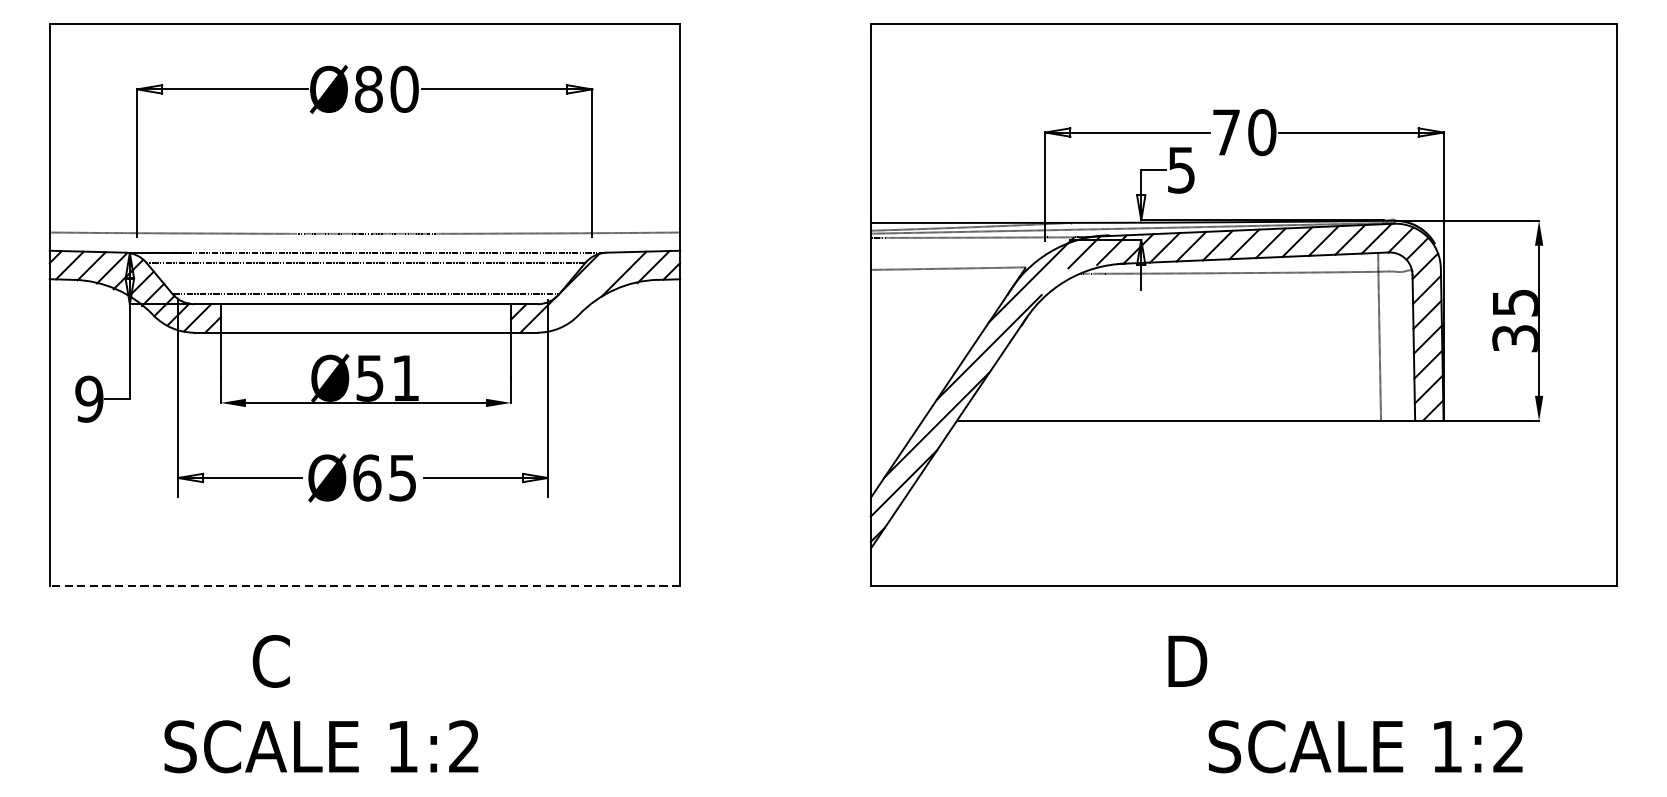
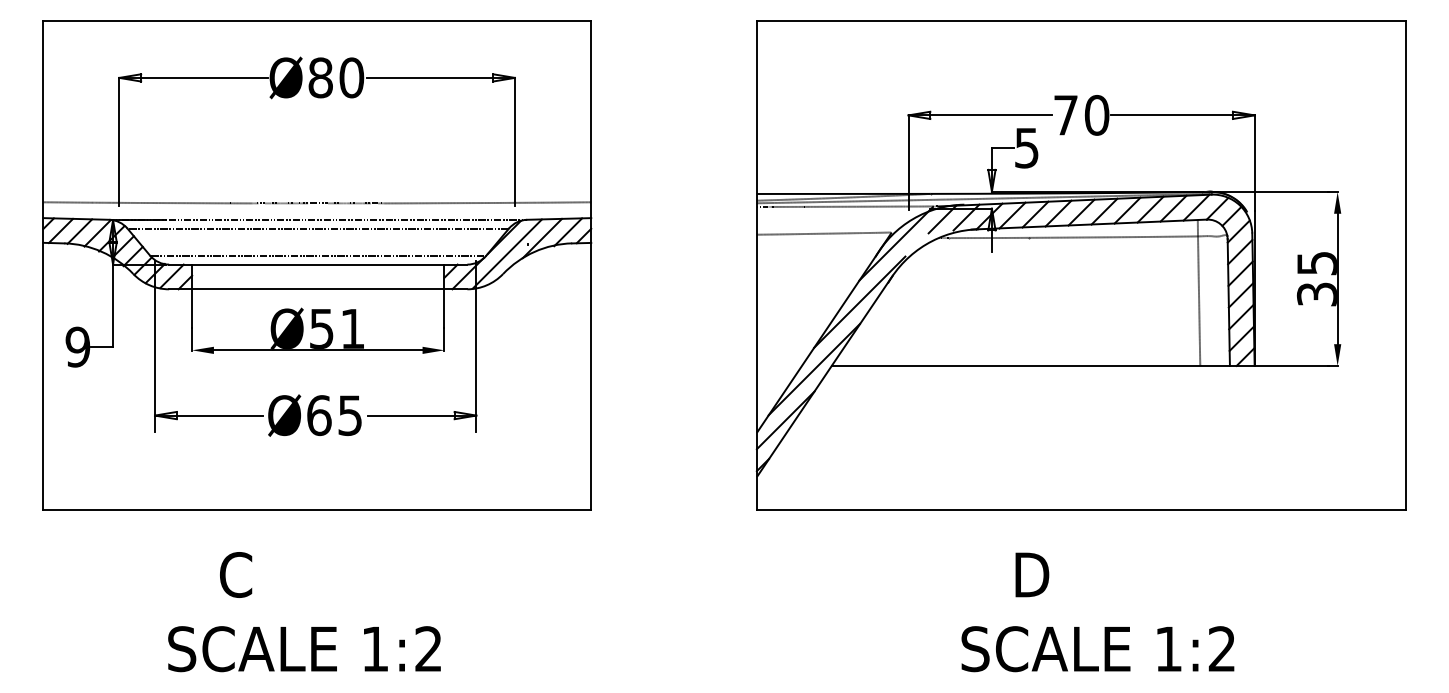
line: (582, 291) -> (506, 253), added
line: (365, 586) -> (317, 509), dashed -> solid
text: (321, 747) -> (304, 649), moved
text: (1365, 747) -> (1097, 649), moved

